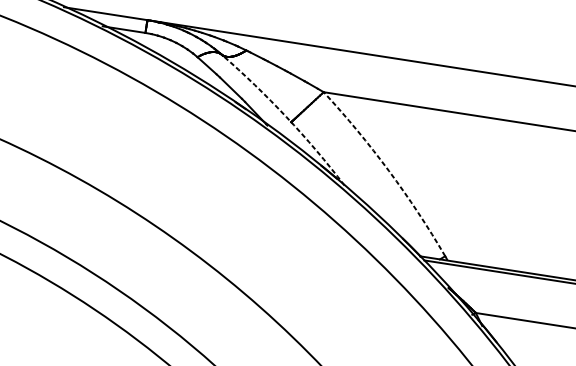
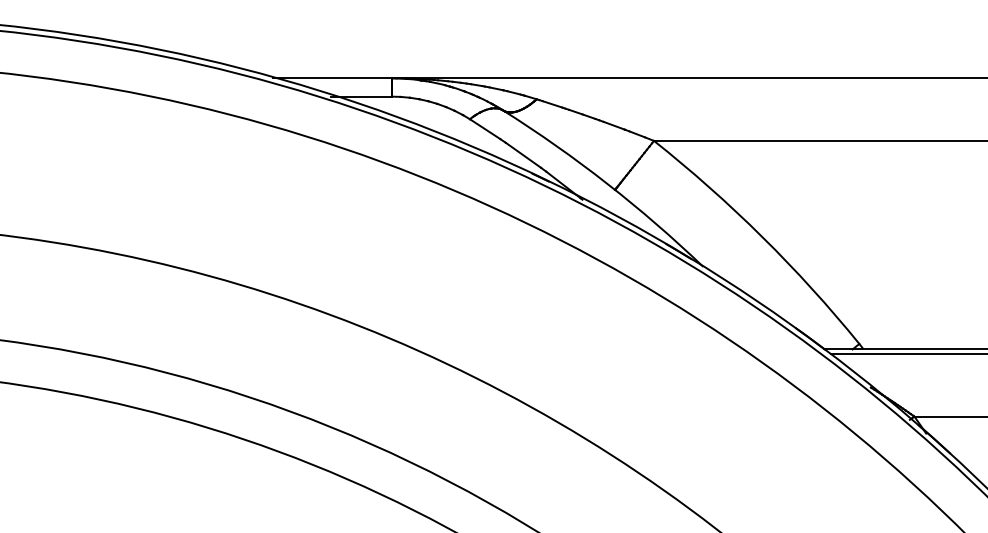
arc: (286, 116) -> (607, 183), dashed -> solid
arc: (389, 170) -> (762, 236), dashed -> solid

